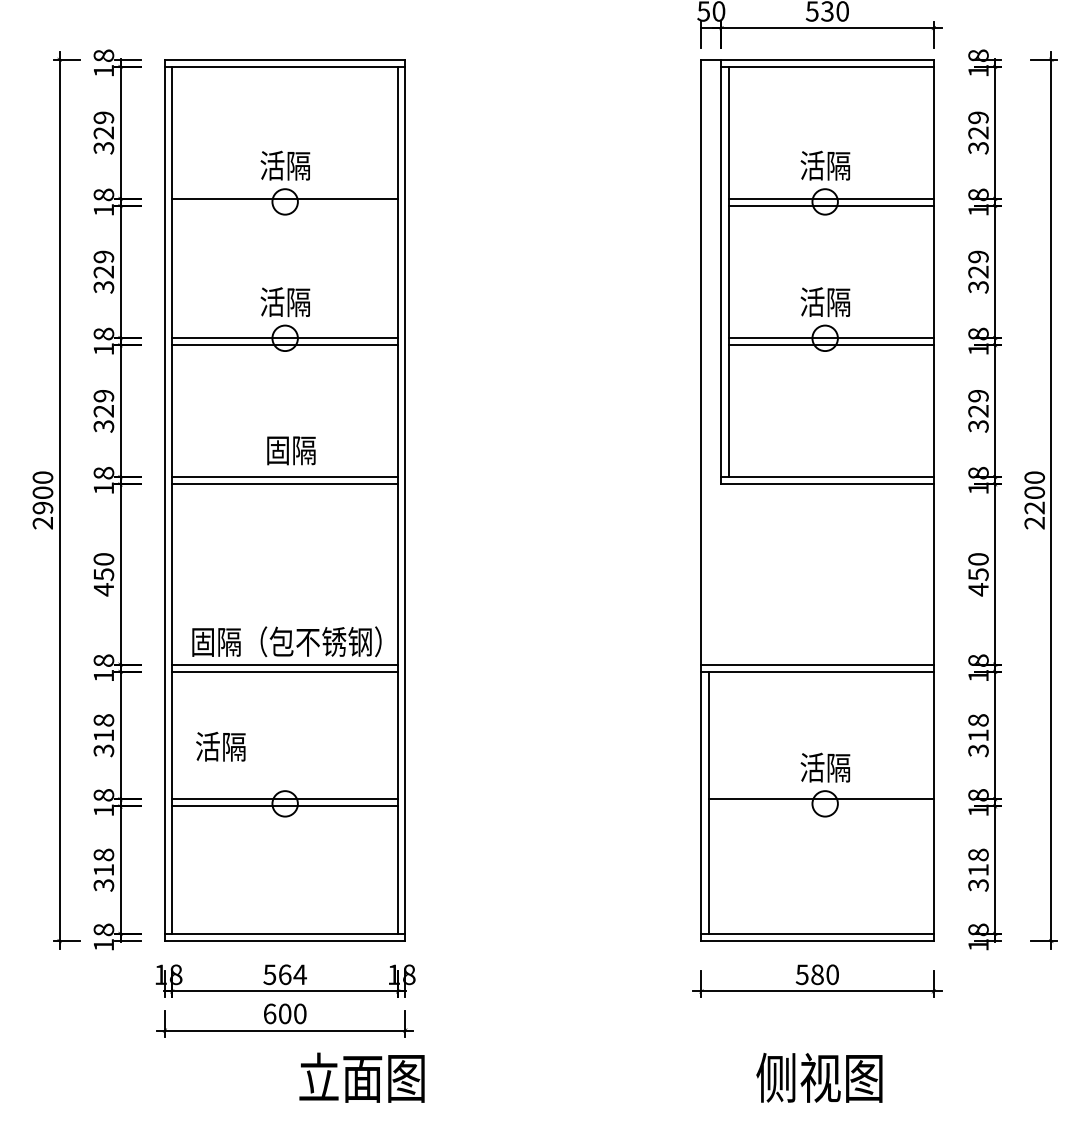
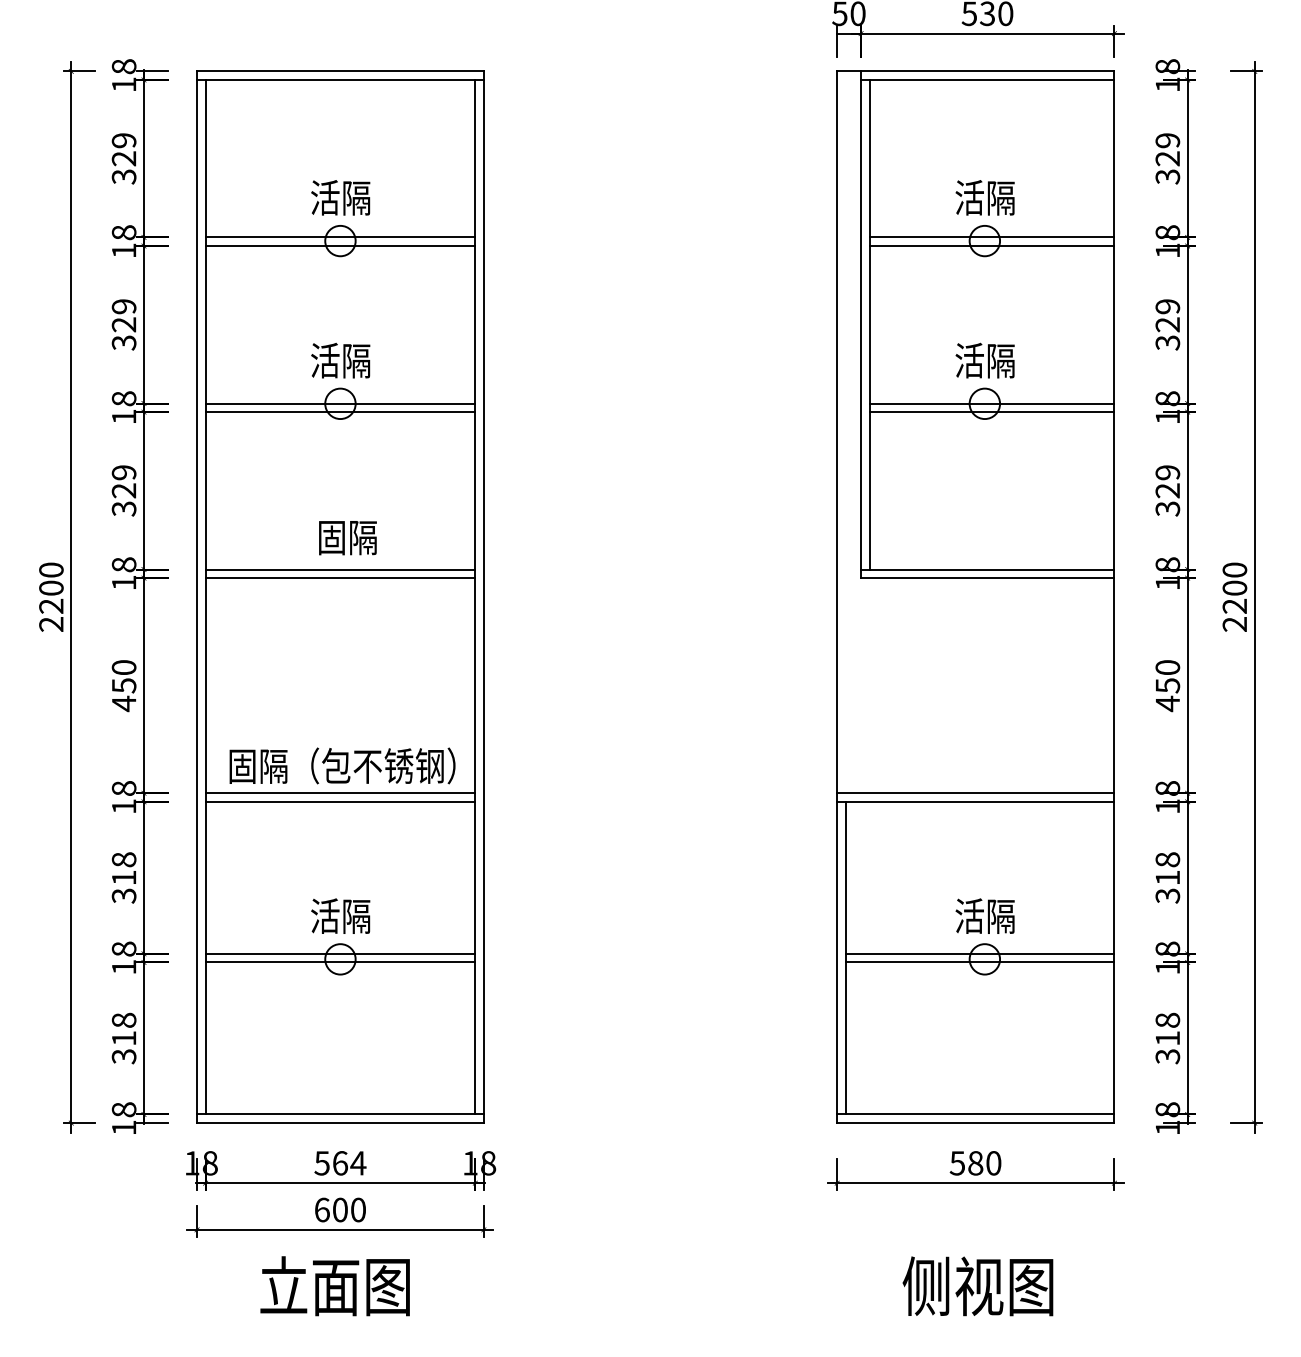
line: (285, 206) -> (340, 246), added
text: (43, 507) -> (51, 605), 2900 -> 2200
text: (220, 746) -> (340, 915), moved
line: (820, 806) -> (979, 962), added
text: (361, 1078) -> (334, 1286), moved

